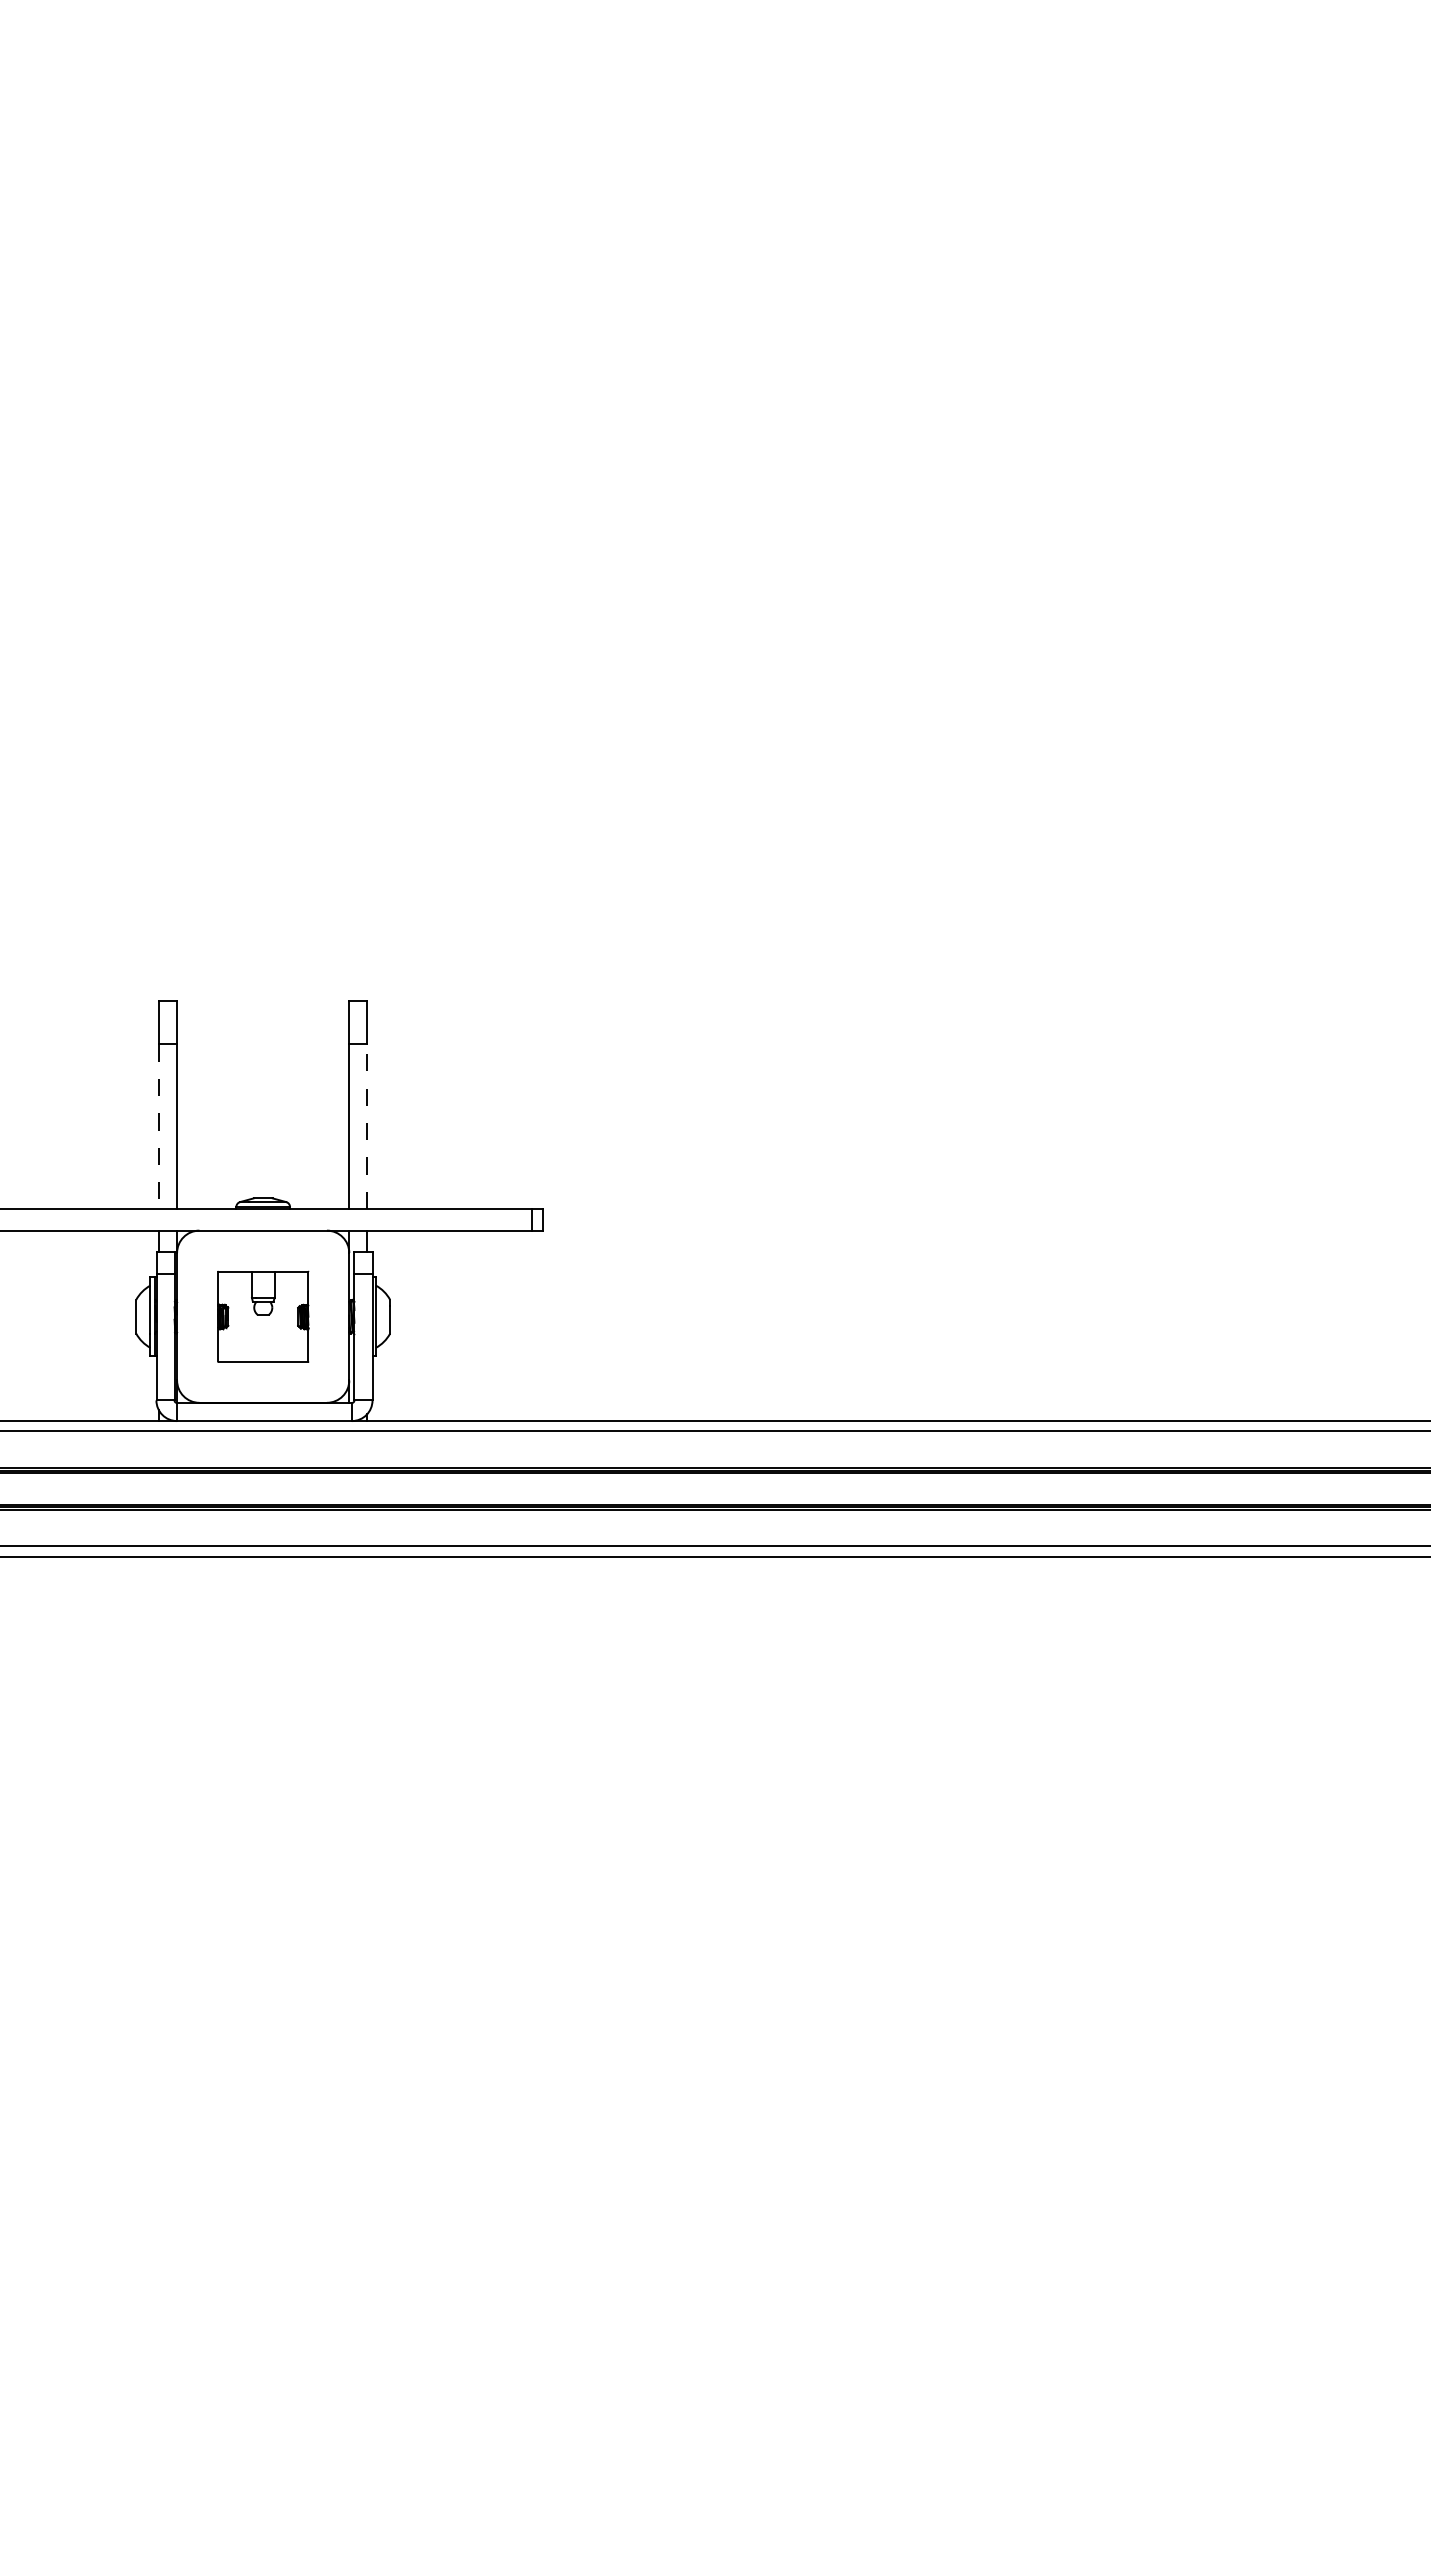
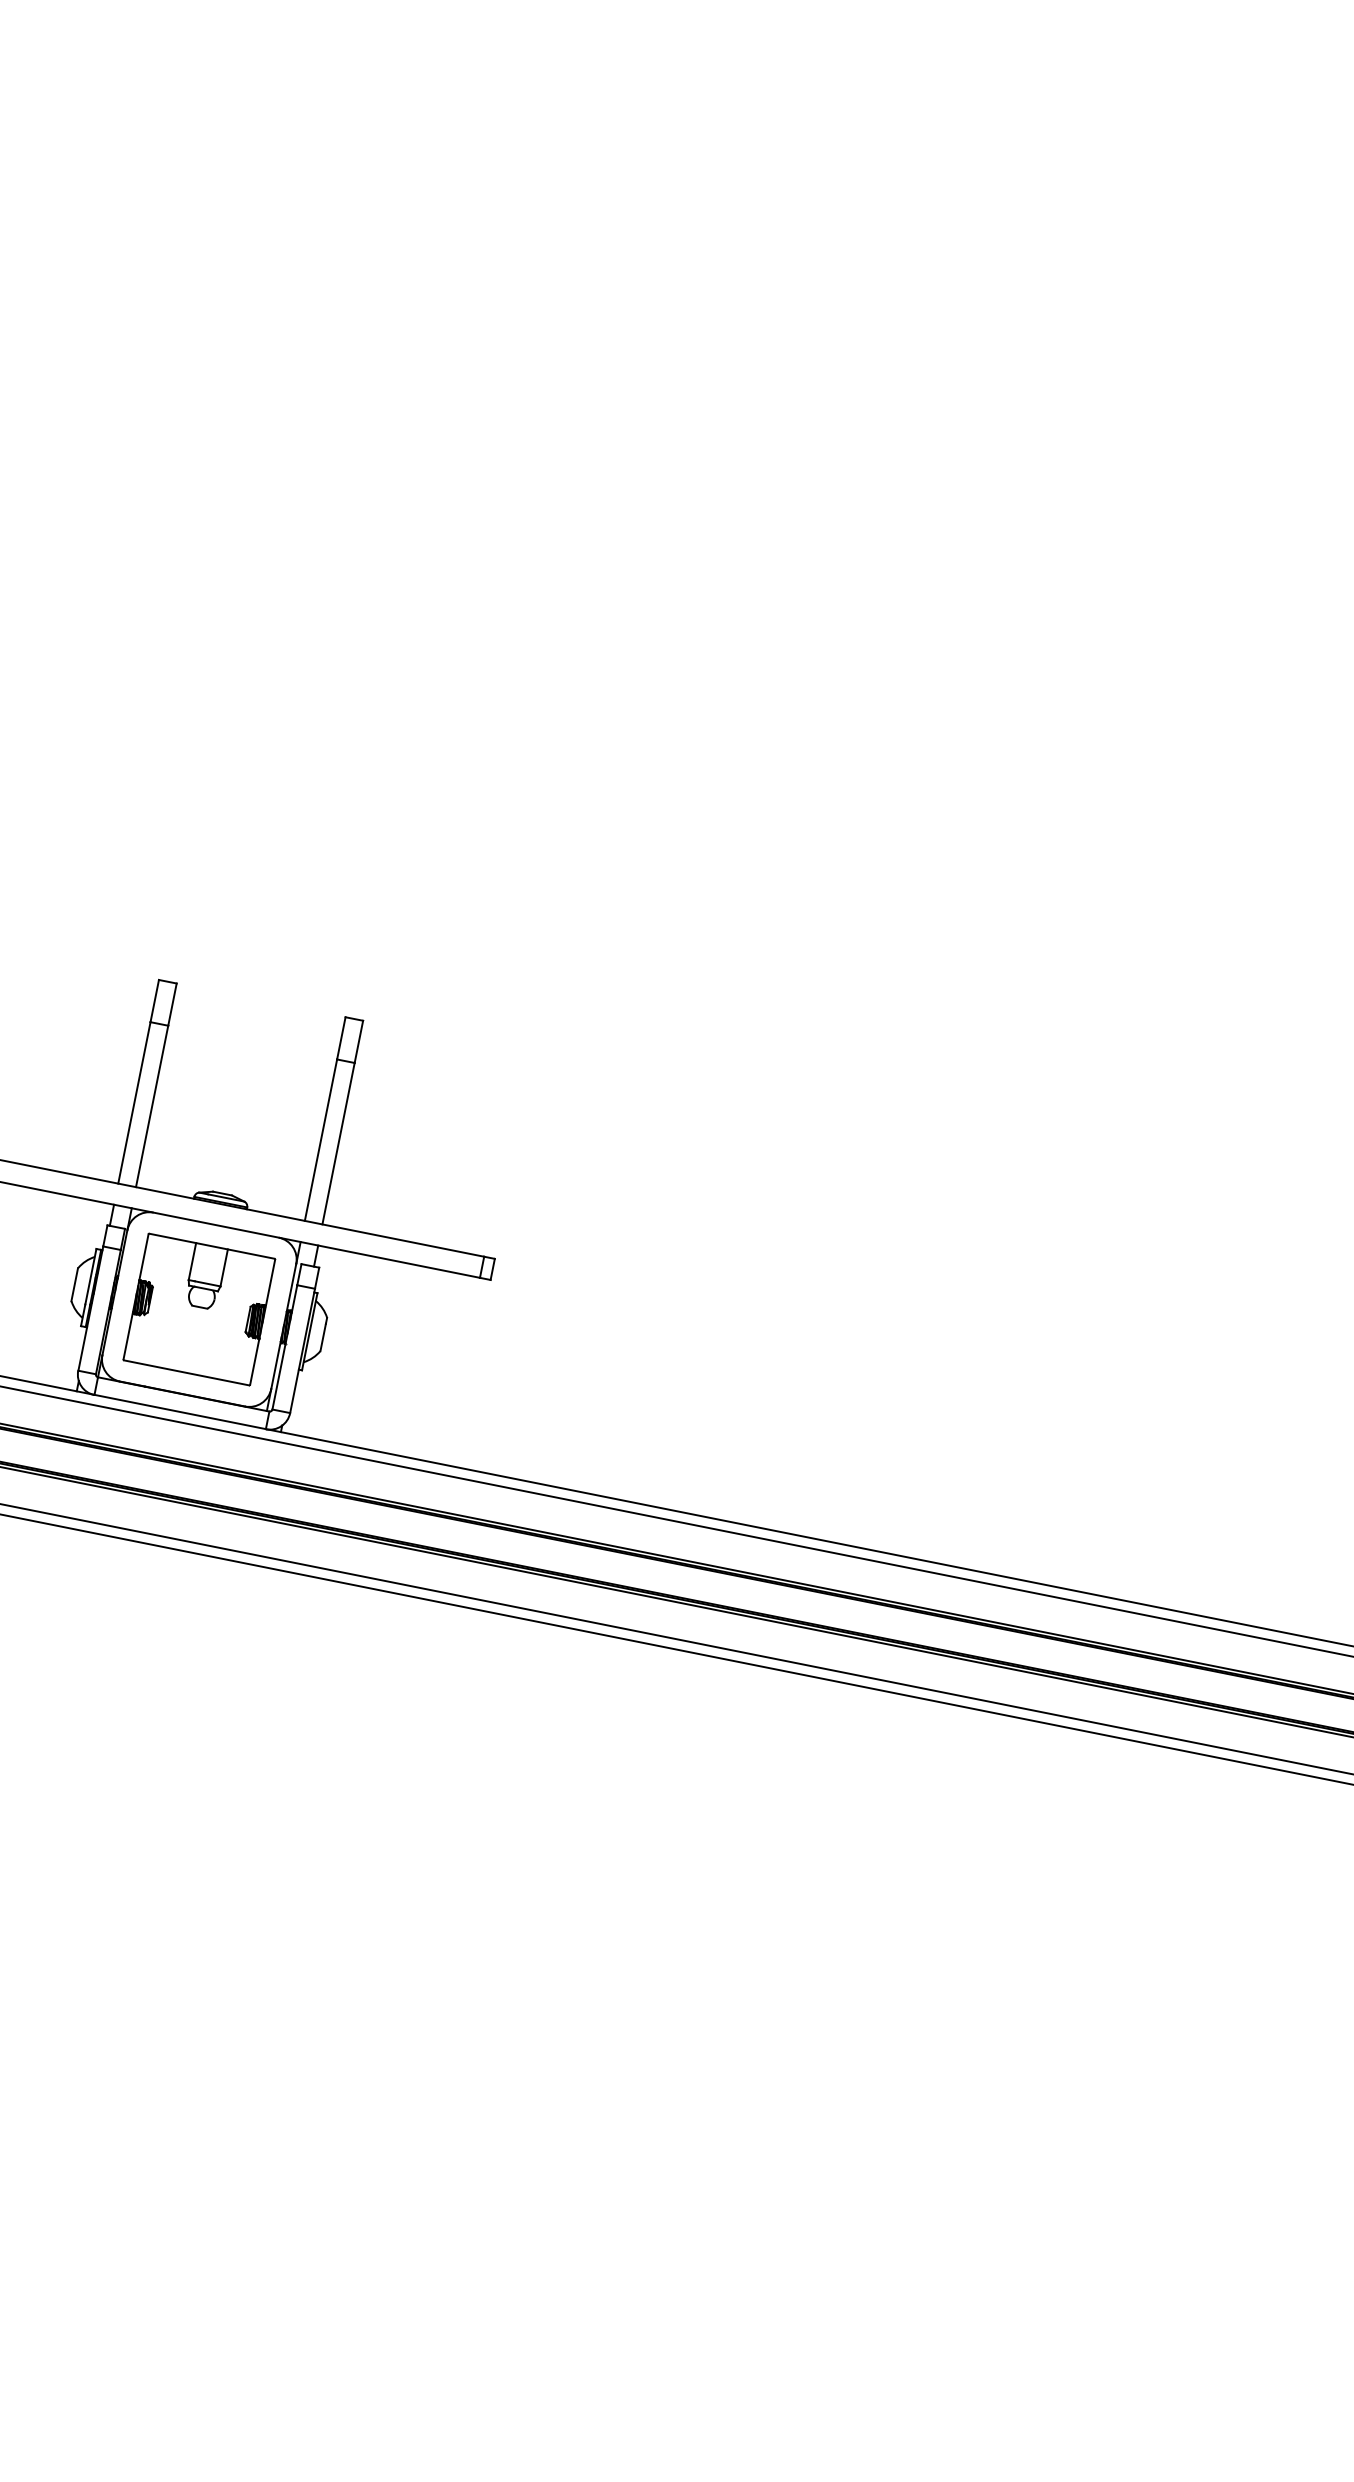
line: (367, 1126) -> (338, 1143), dashed -> solid
line: (159, 1127) -> (134, 1103), dashed -> solid
part: (263, 1316) -> (199, 1309), size x1.43

